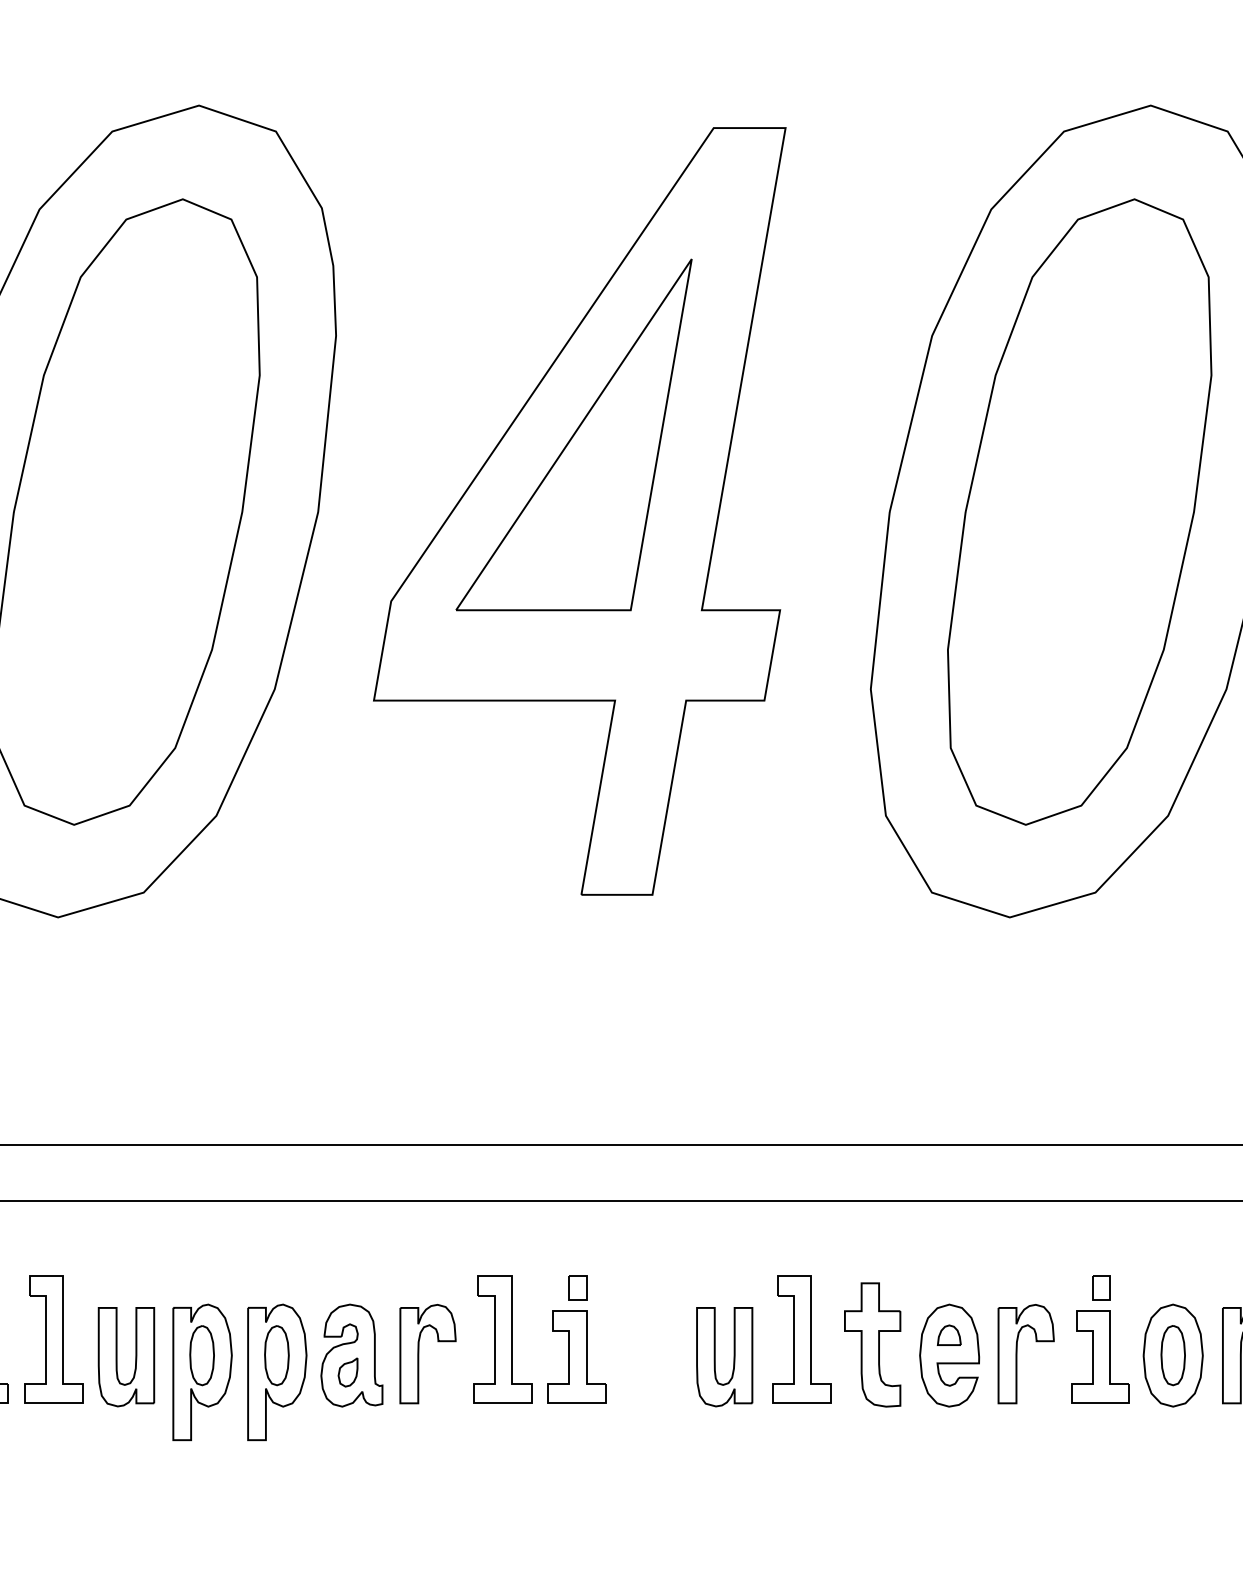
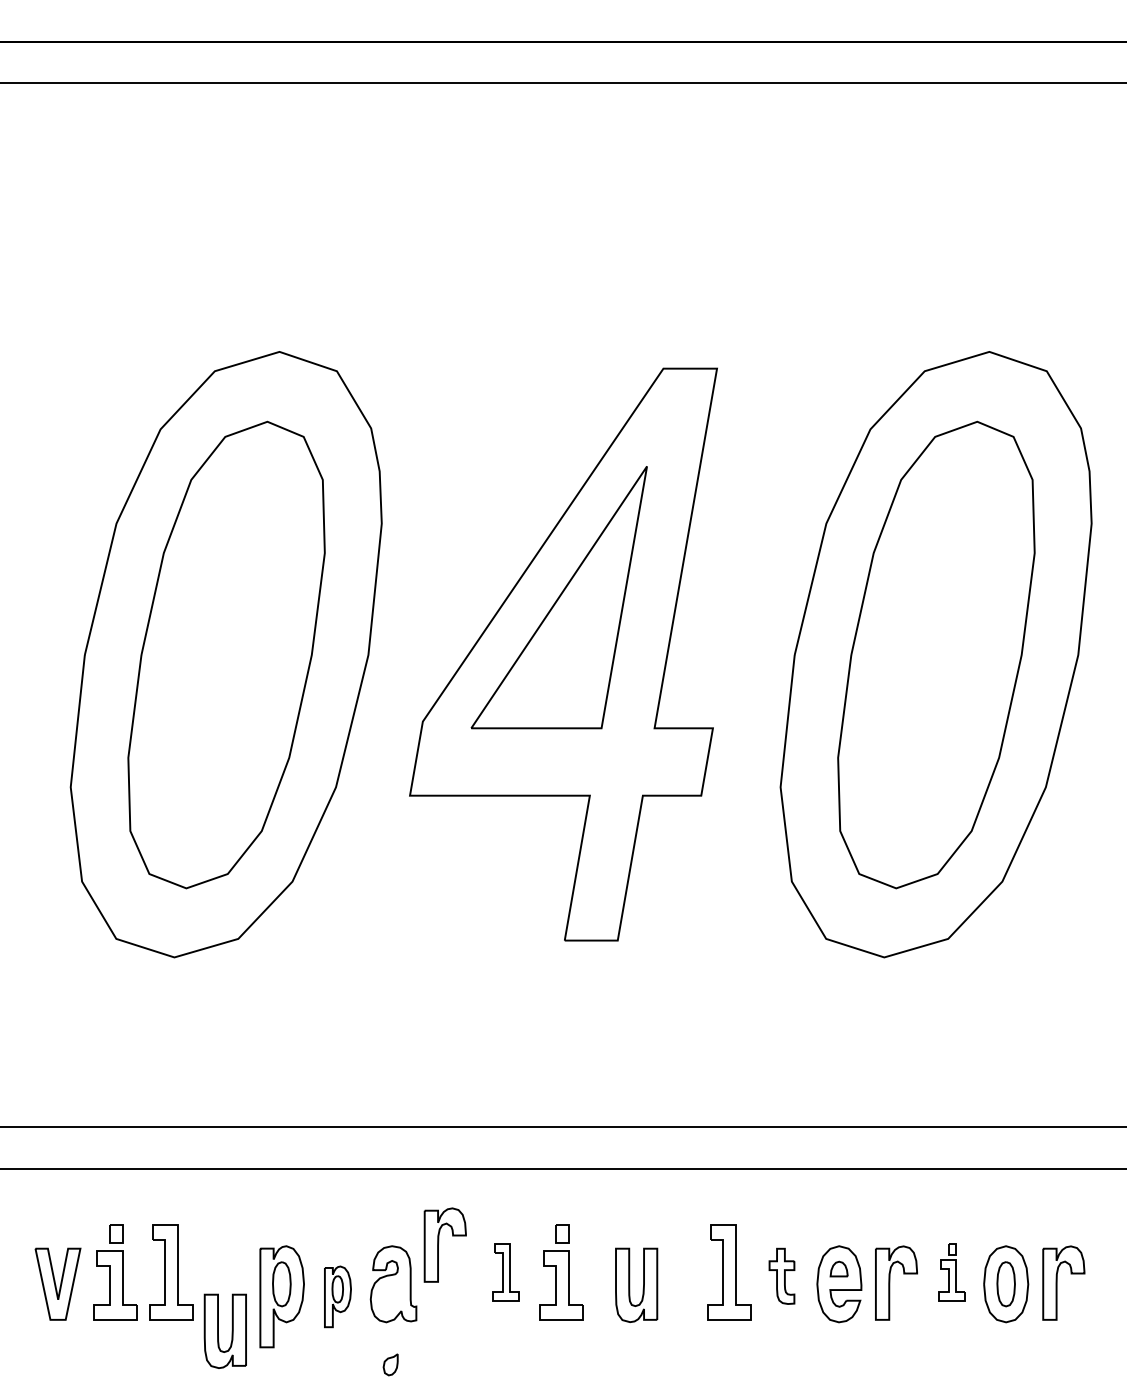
part: (503, 1339) -> (506, 1272), size x0.6
part: (1099, 1339) -> (951, 1272), size x0.6
part: (872, 1345) -> (781, 1276), size x0.6
part: (426, 1353) -> (444, 1244), moved
part: (125, 1355) -> (224, 1330), moved
part: (724, 1355) -> (636, 1284), moved
part: (276, 1372) -> (337, 1296), size x0.6
part: (347, 1372) -> (390, 1364), moved

